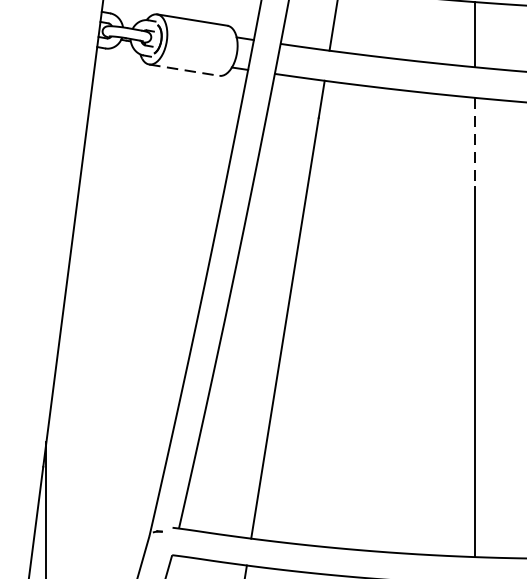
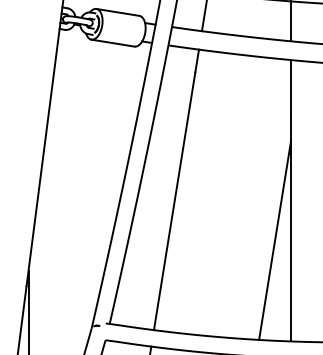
line: (183, 70) -> (112, 43), dashed -> solid
line: (474, 142) -> (290, 87), dashed -> solid
line: (447, 392) -> (274, 240), added

